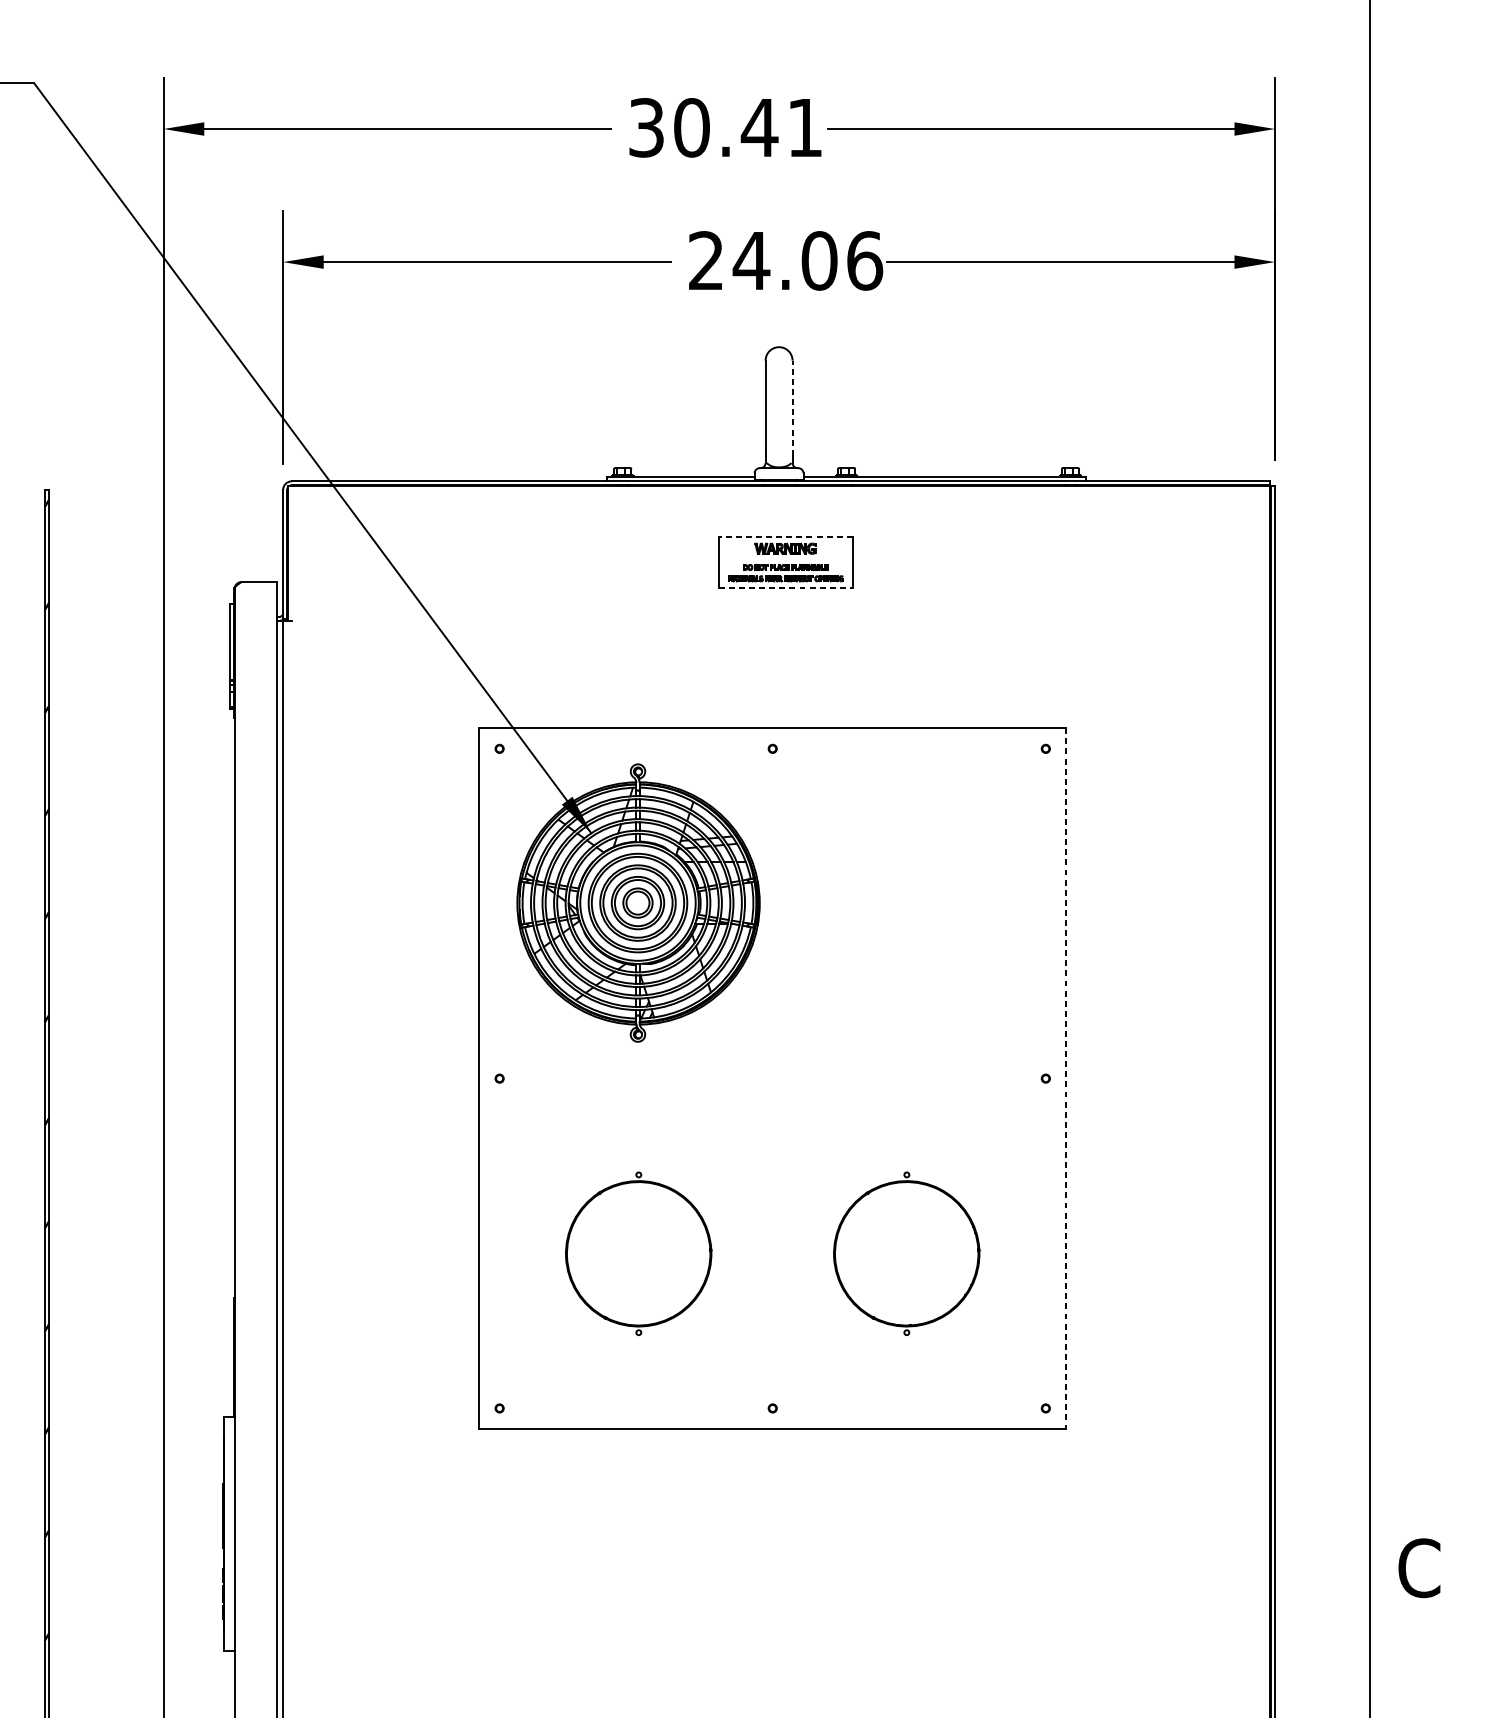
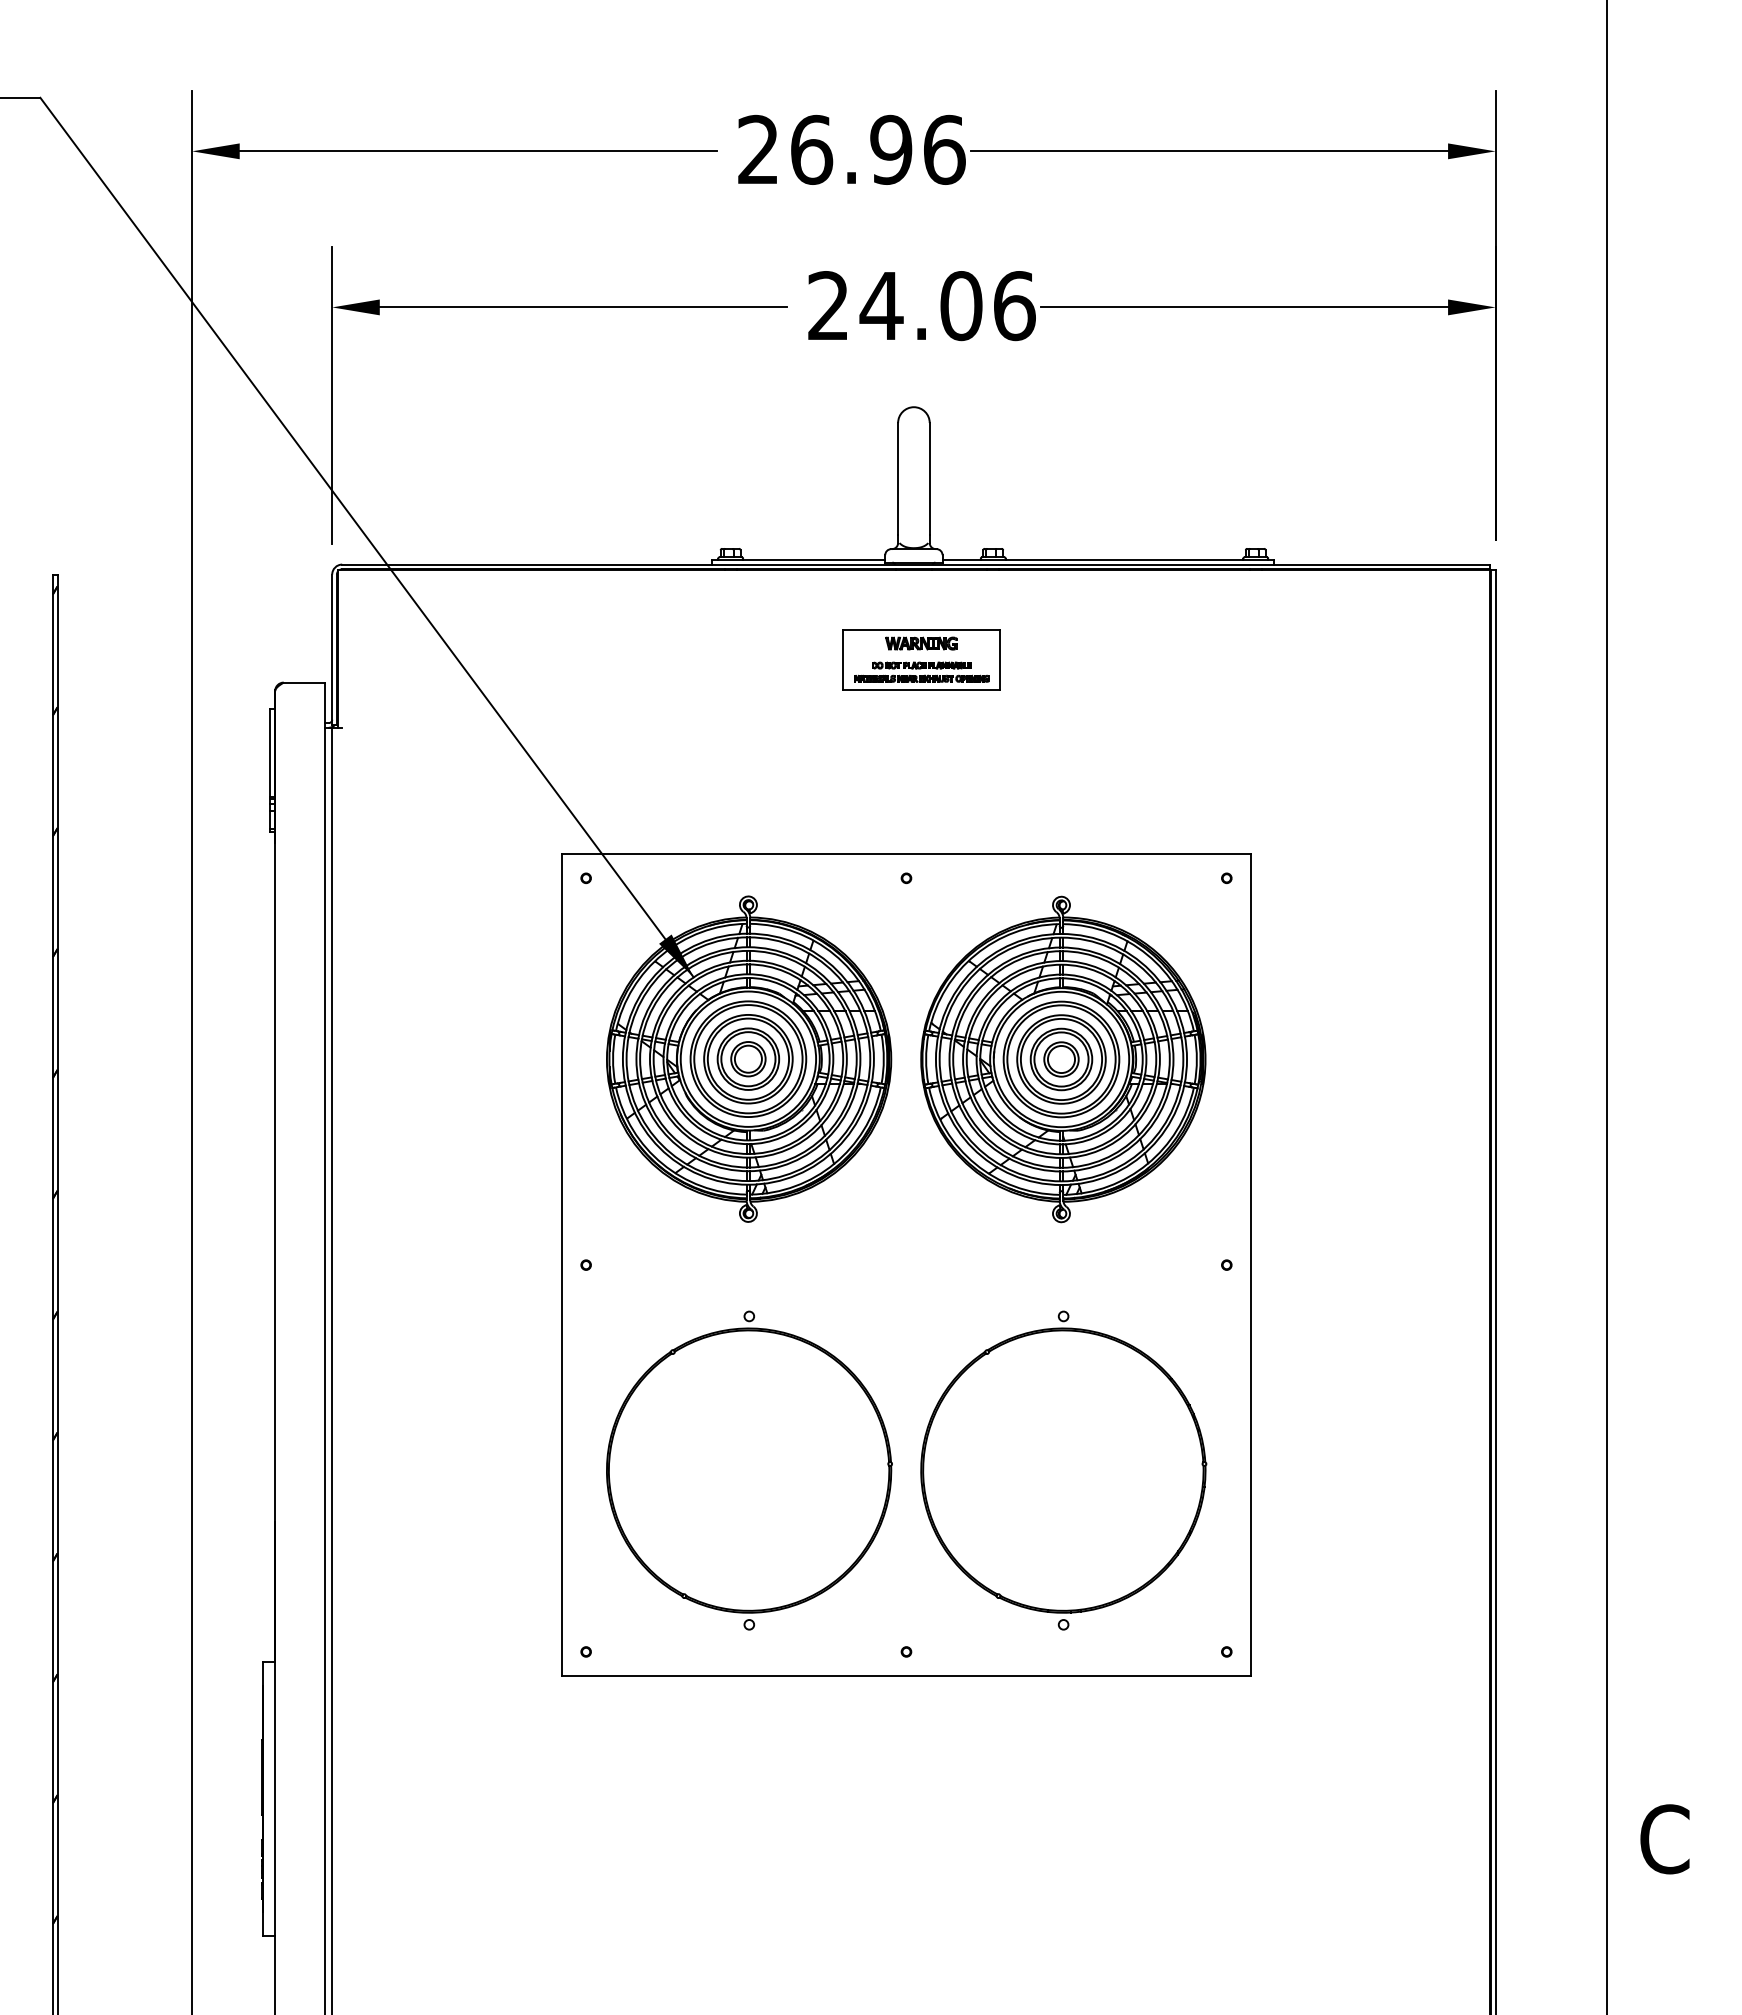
text: (725, 127) -> (851, 149), 30.41 -> 26.96
line: (792, 407) -> (929, 478), dashed -> solid
line: (785, 536) -> (921, 629), dashed -> solid
line: (785, 587) -> (921, 689), dashed -> solid
part: (906, 903) -> (1063, 1059), added
line: (1066, 1078) -> (1250, 1265), dashed -> solid
part: (638, 1253) -> (749, 1470), size x1.67
part: (906, 1253) -> (1063, 1470), size x1.67

